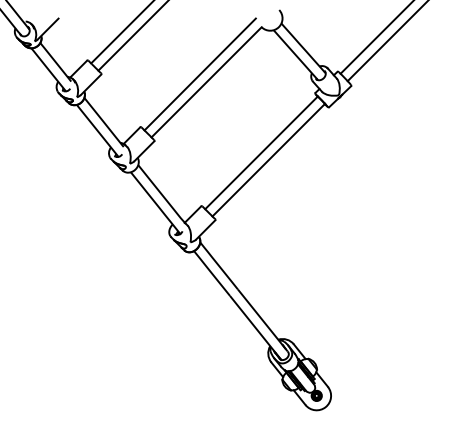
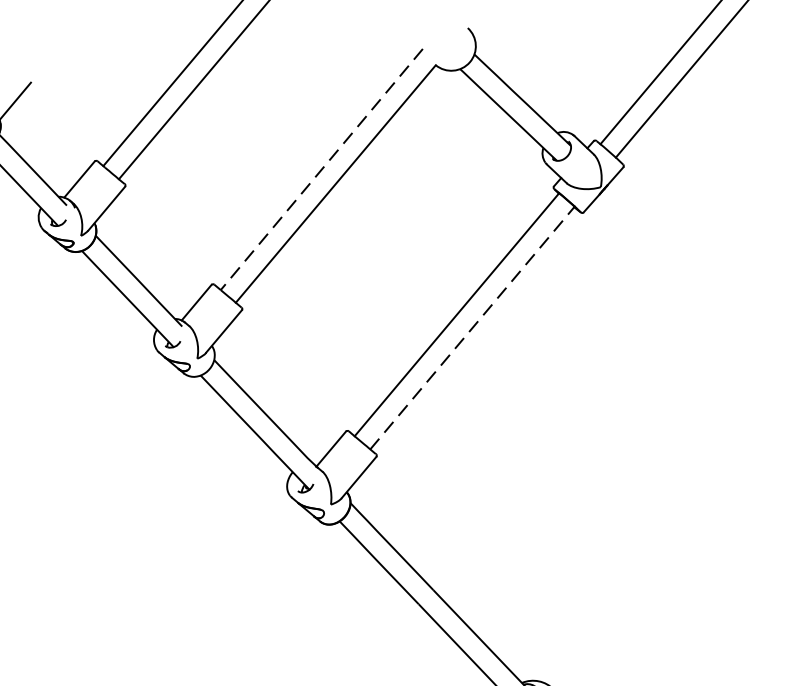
line: (200, 74) -> (322, 169), solid -> dashed
line: (268, 160) -> (472, 328), solid -> dashed

